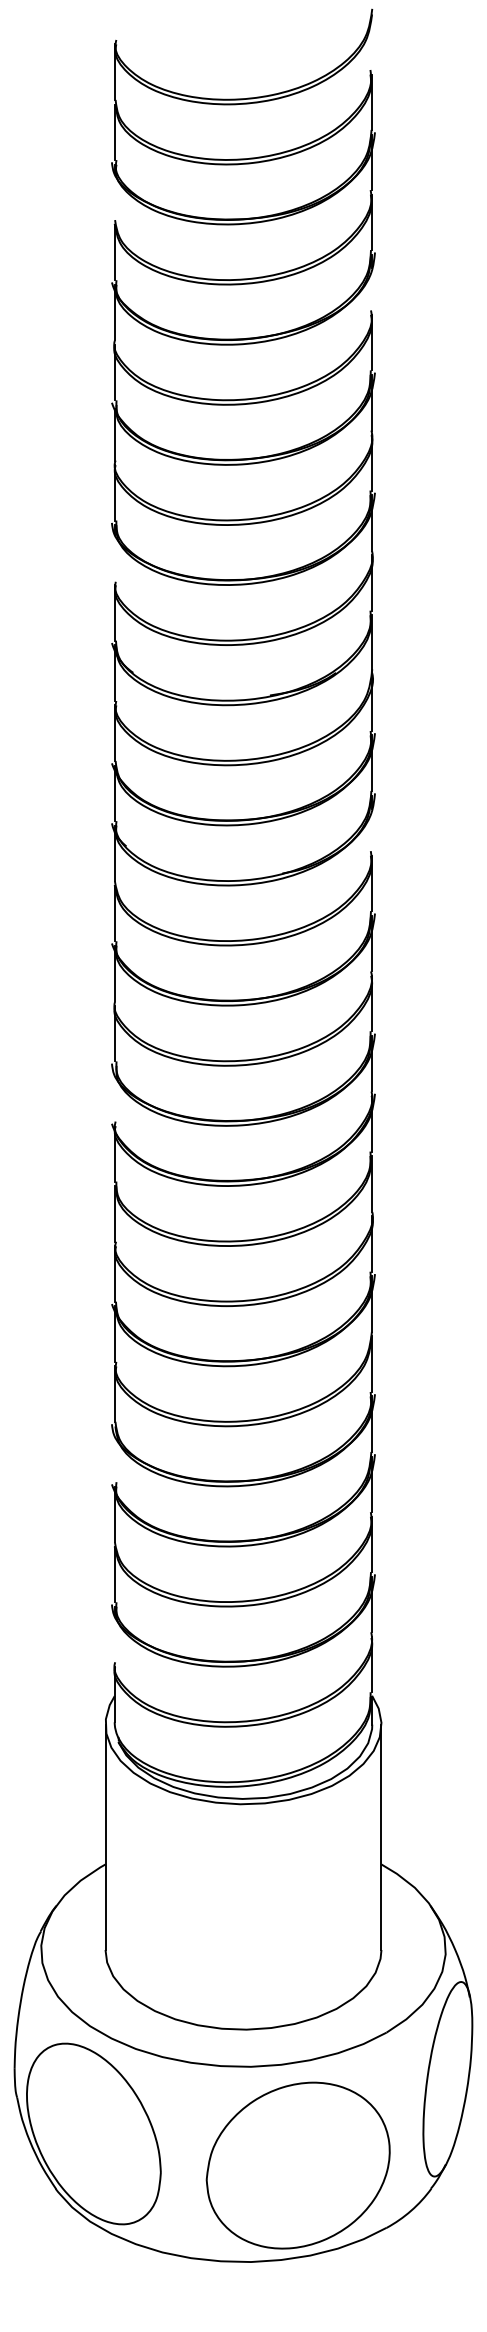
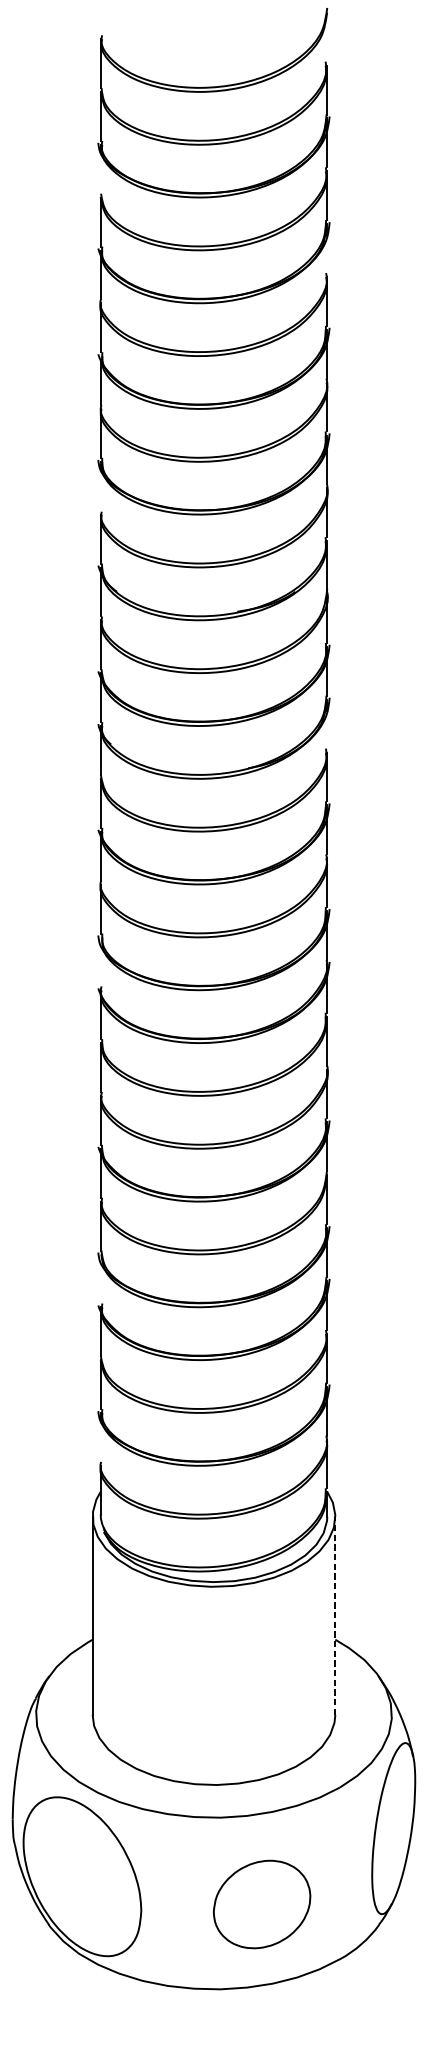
line: (381, 1837) -> (335, 1616), solid -> dashed
part: (297, 2165) -> (261, 1904), size x0.6

